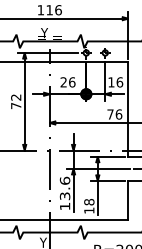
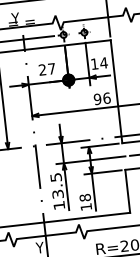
text: (72, 82) -> (52, 69), 26 -> 27
text: (119, 82) -> (103, 63), 16 -> 14
text: (110, 114) -> (97, 99), 76 -> 96
text: (64, 180) -> (55, 177), 13.6 -> 13.5

